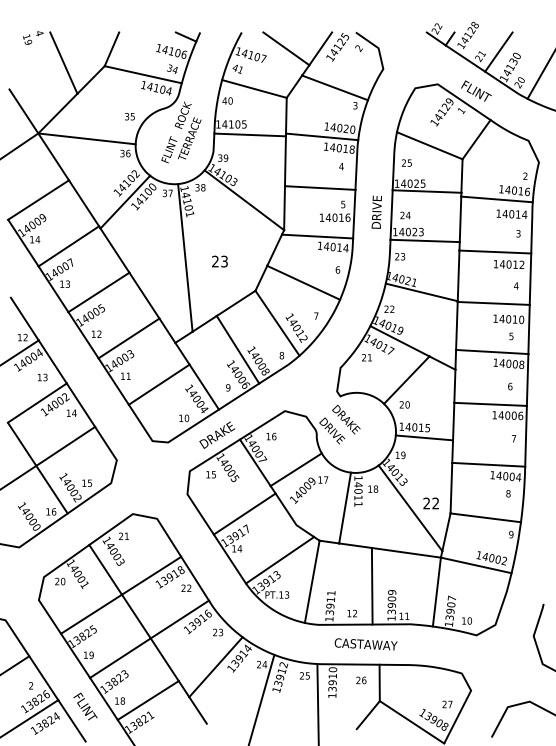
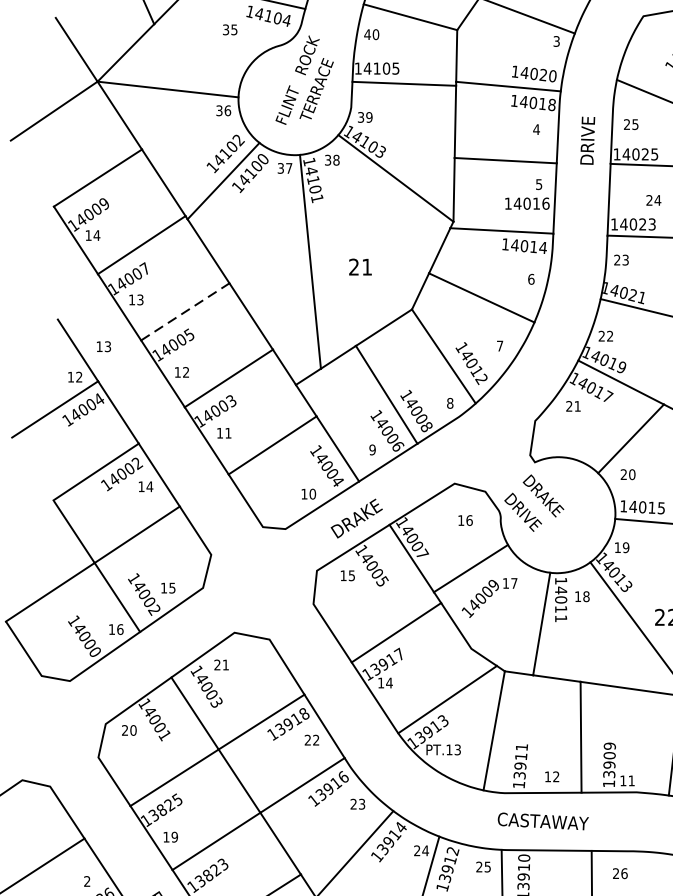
text: (129, 116) -> (229, 29), moved
text: (376, 211) -> (587, 139), moved
text: (405, 215) -> (653, 200), moved
text: (224, 261) -> (367, 267), 23 -> 21
line: (99, 292) -> (186, 311), solid -> dashed
text: (42, 377) -> (103, 346), moved
text: (271, 436) -> (465, 520), moved
text: (365, 644) -> (542, 821), moved
text: (361, 680) -> (620, 873), moved

